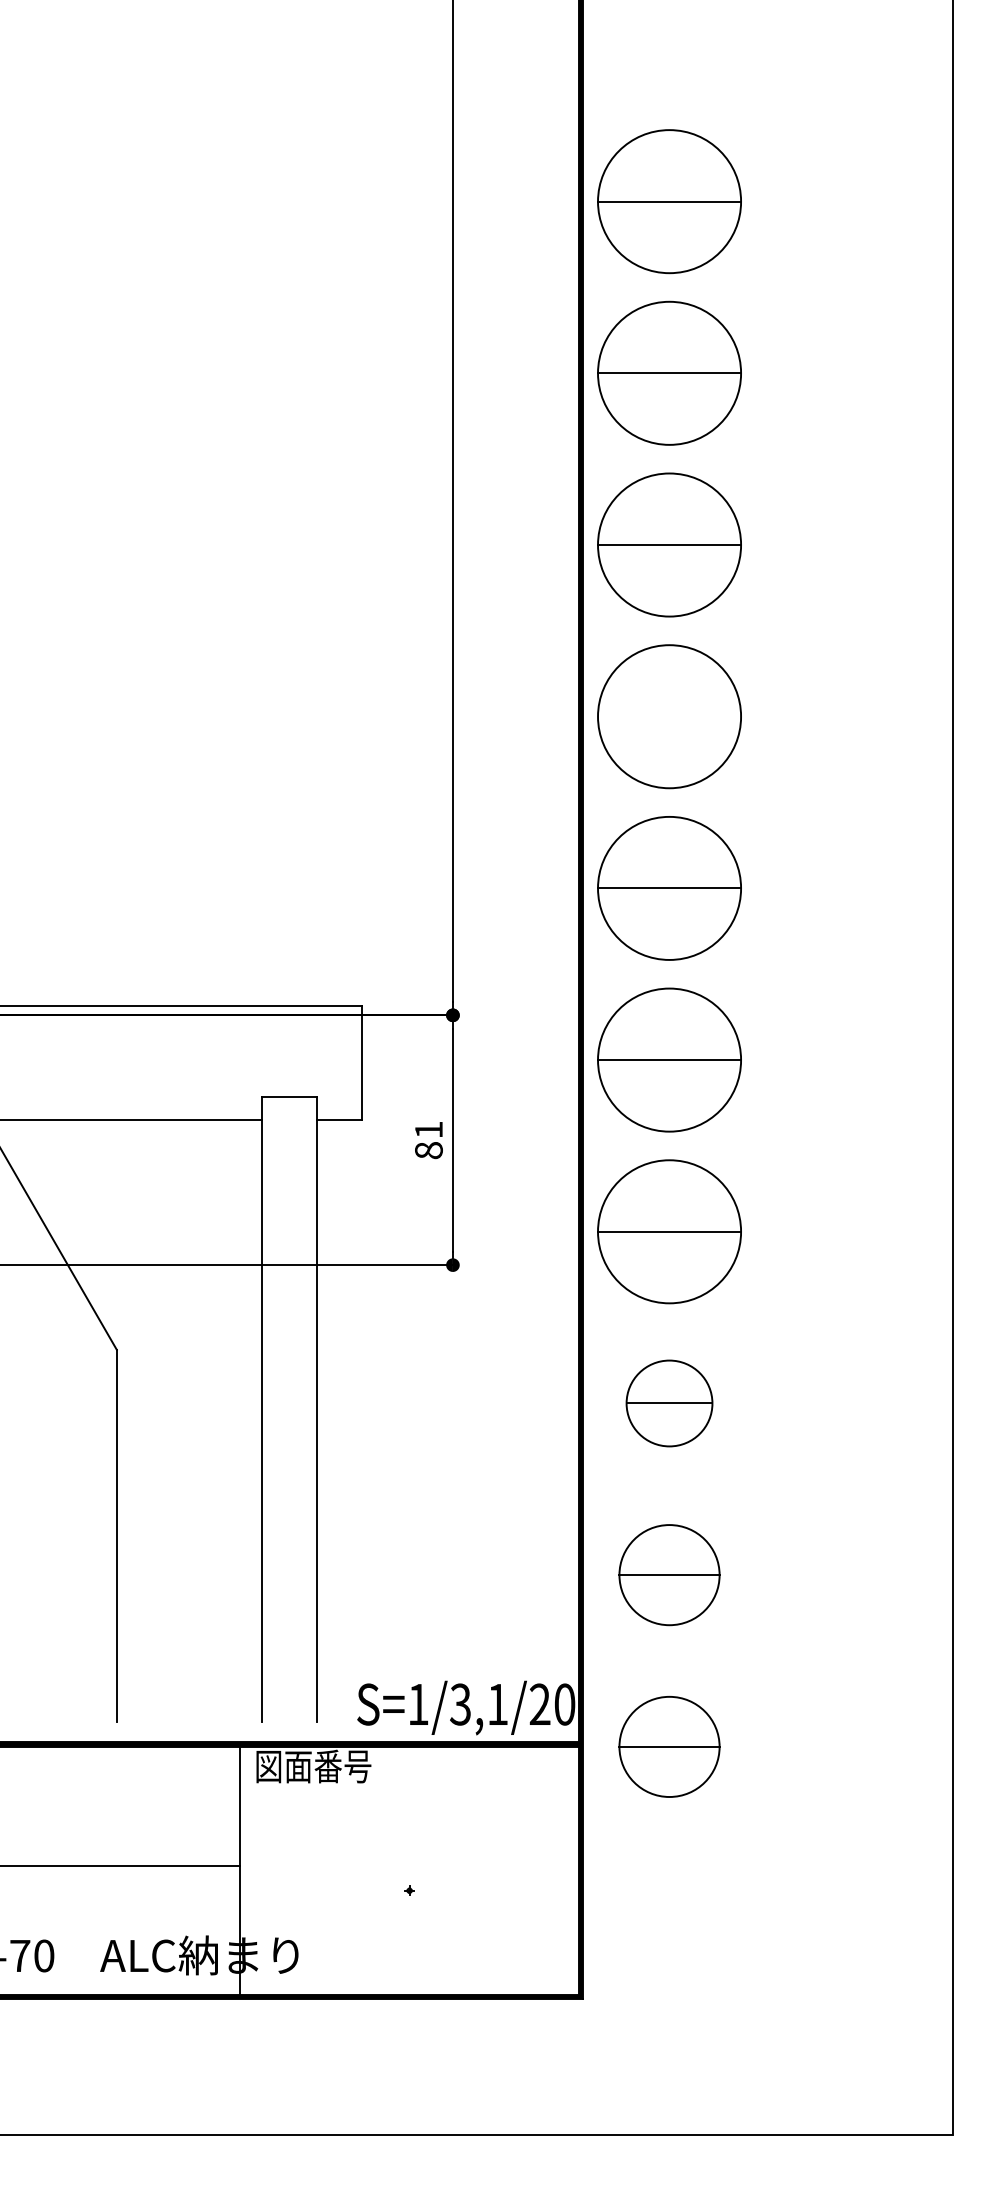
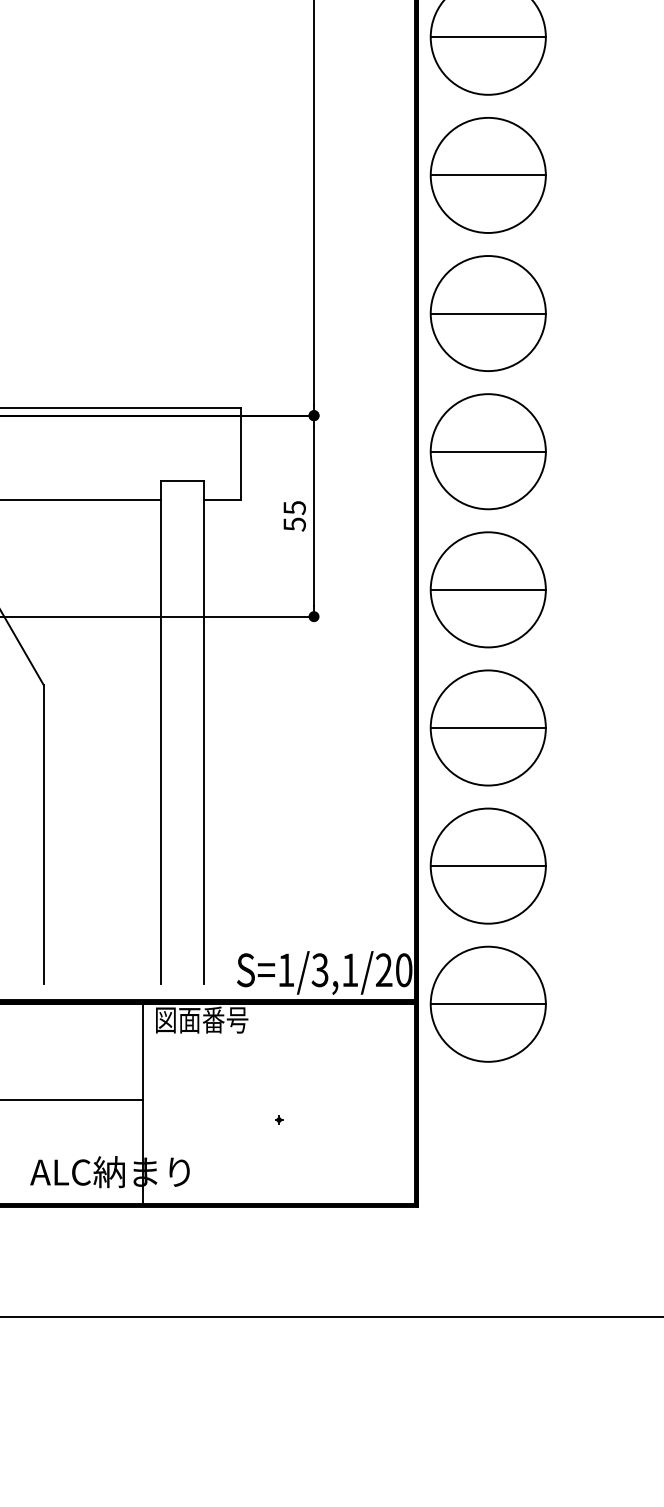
line: (669, 716) -> (488, 175), added
text: (428, 1140) -> (294, 516), 81 -> 55
part: (669, 1403) -> (488, 728), size x1.67
part: (669, 1574) -> (488, 865), size x1.43
part: (669, 1746) -> (488, 1003), size x1.43

